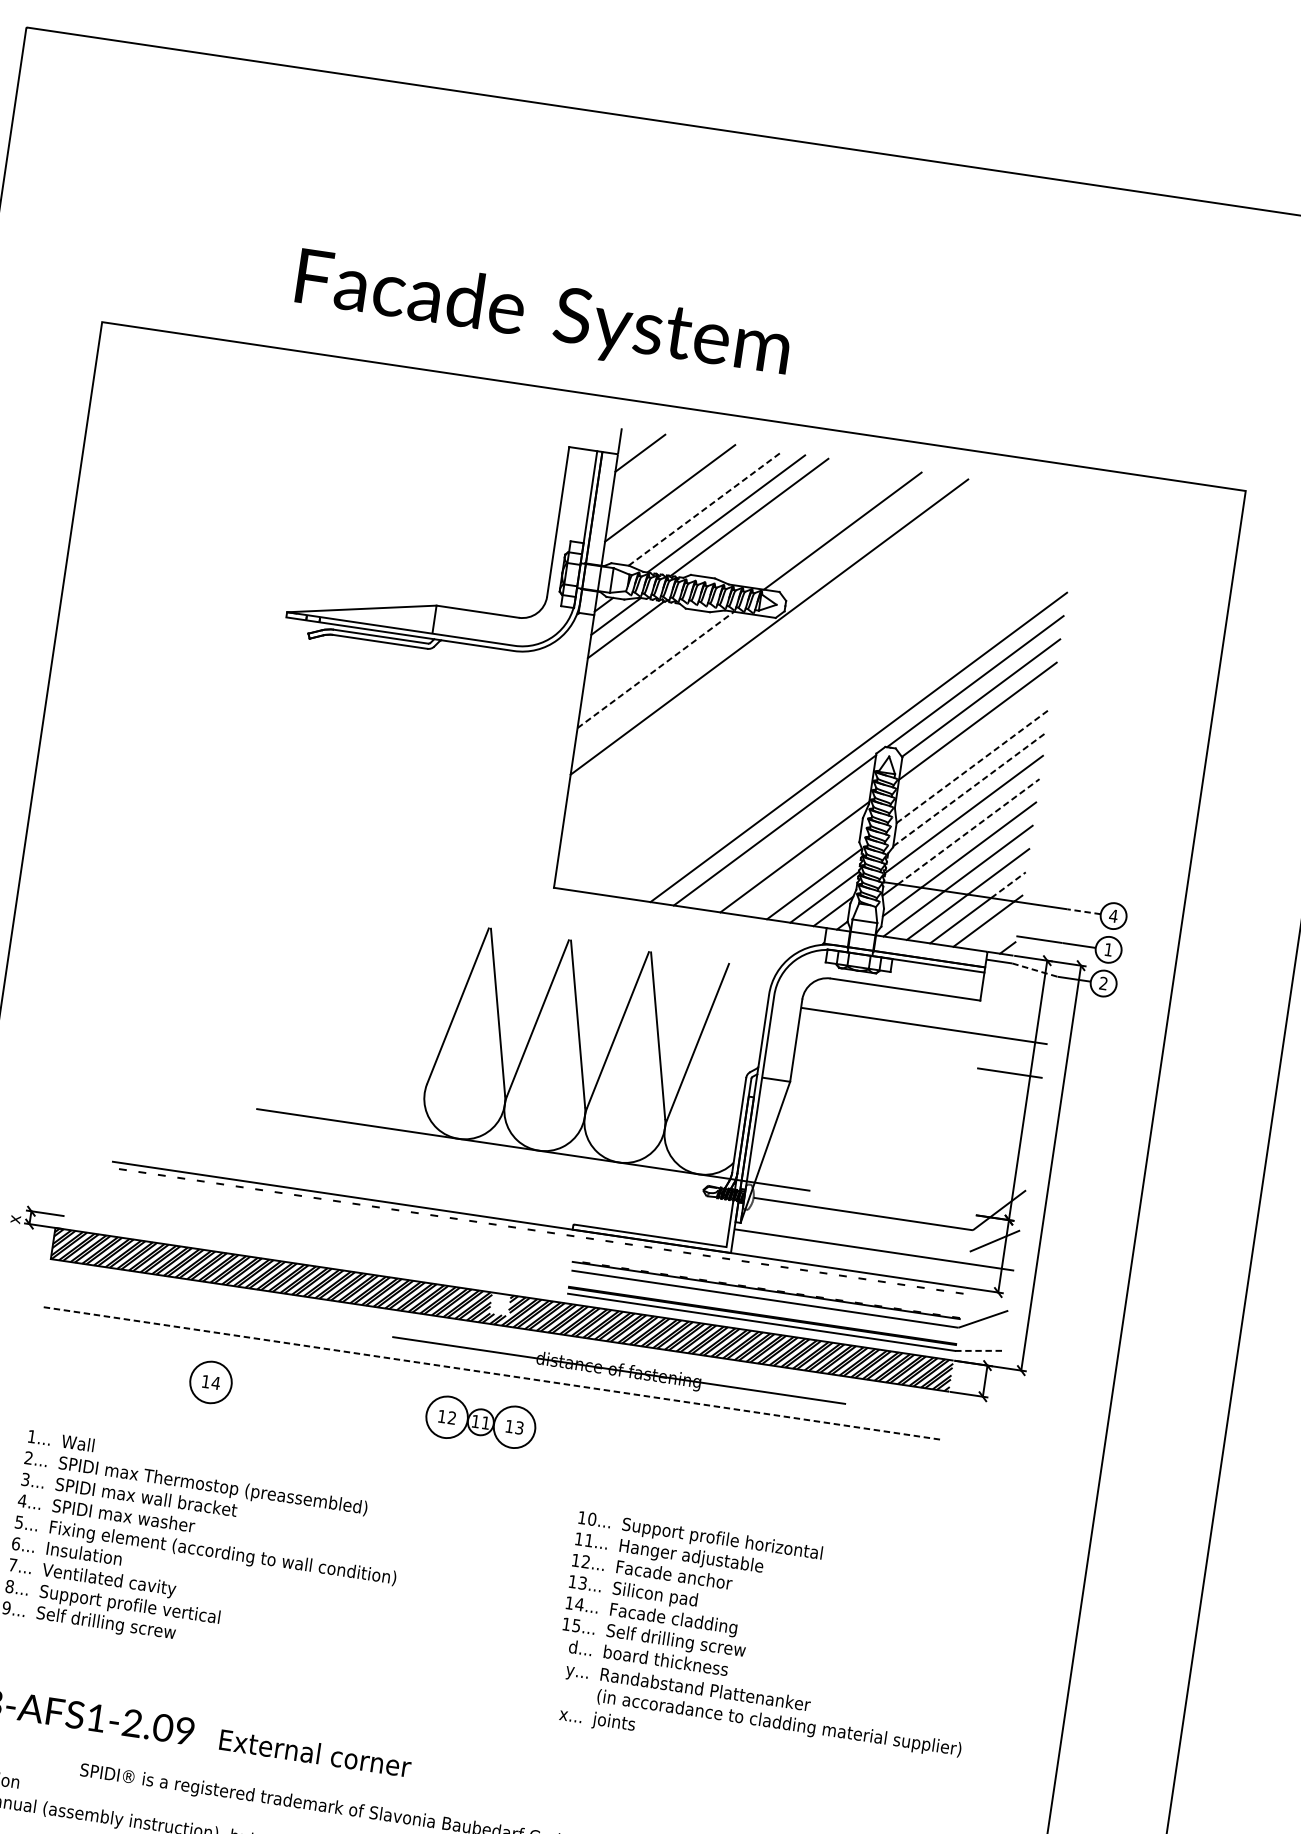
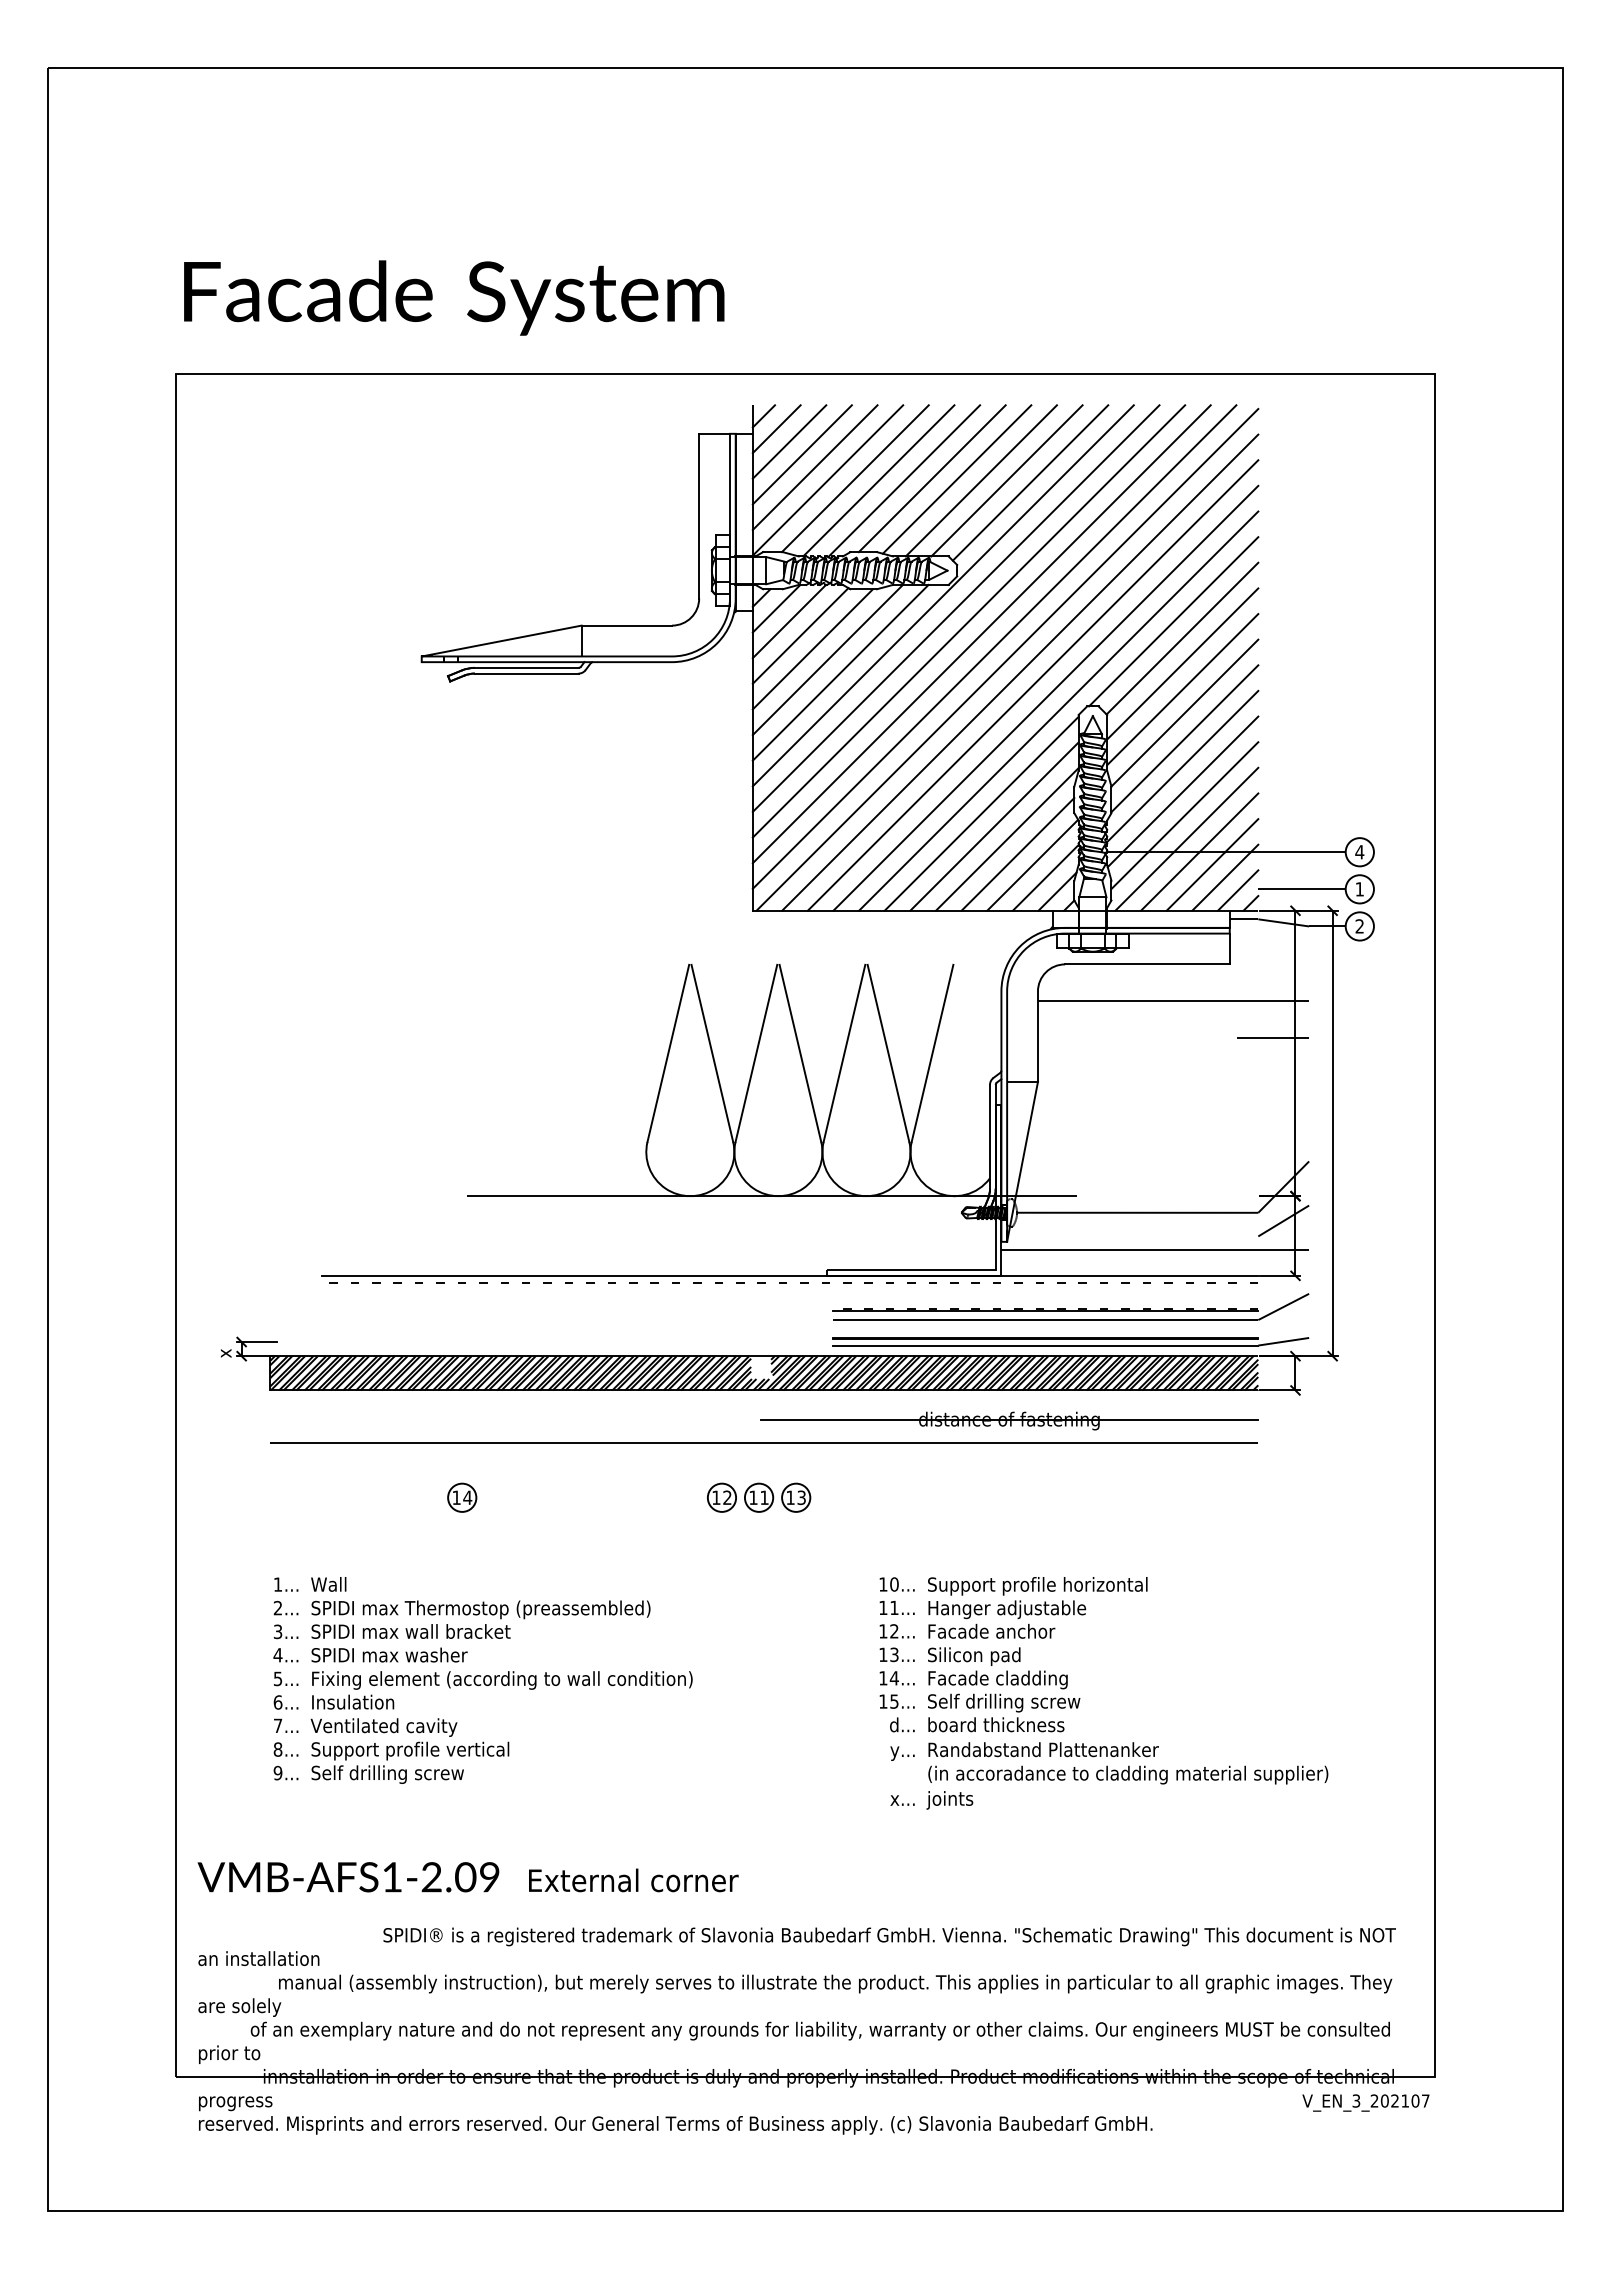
text: (543, 316) -> (454, 297), moved
line: (630, 439) -> (763, 416), added
line: (650, 466) -> (789, 441), added
line: (659, 479) -> (801, 454), added
line: (679, 506) -> (827, 480), added
line: (705, 508) -> (855, 478), dashed -> solid
line: (774, 518) -> (931, 478), added
line: (797, 523) -> (956, 479), added
line: (818, 527) -> (980, 480), added
line: (863, 535) -> (1030, 482), added
line: (778, 640) -> (955, 608), added
line: (634, 644) -> (800, 635), added
line: (788, 653) -> (968, 621), added
line: (643, 658) -> (812, 649), added
line: (798, 667) -> (981, 634), added
line: (656, 669) -> (828, 659), dashed -> solid
line: (809, 680) -> (994, 646), added
line: (665, 683) -> (840, 672), added
line: (819, 693) -> (1007, 659), added
line: (829, 707) -> (1020, 672), added
line: (838, 720) -> (1032, 685), added
line: (848, 733) -> (1045, 697), added
line: (974, 744) -> (1182, 689), added
line: (972, 766) -> (1184, 713), dashed -> solid
line: (969, 789) -> (1184, 738), dashed -> solid
line: (968, 831) -> (1190, 784), dashed -> solid
line: (784, 843) -> (994, 826), added
line: (802, 872) -> (1017, 854), added
line: (1009, 885) -> (1242, 835), dashed -> solid
line: (1083, 911) -> (1326, 852), dashed -> solid
line: (997, 934) -> (1237, 890), added
line: (1034, 969) -> (1283, 922), dashed -> solid
line: (978, 1350) -> (1283, 1341), dashed -> solid
part: (618, 1370) -> (1009, 1420), moved
line: (493, 1373) -> (764, 1443), dashed -> solid
circle: (211, 1382) -> (462, 1497), size x0.62
circle: (446, 1416) -> (721, 1497), size x0.62
circle: (514, 1427) -> (796, 1497), size x0.62

